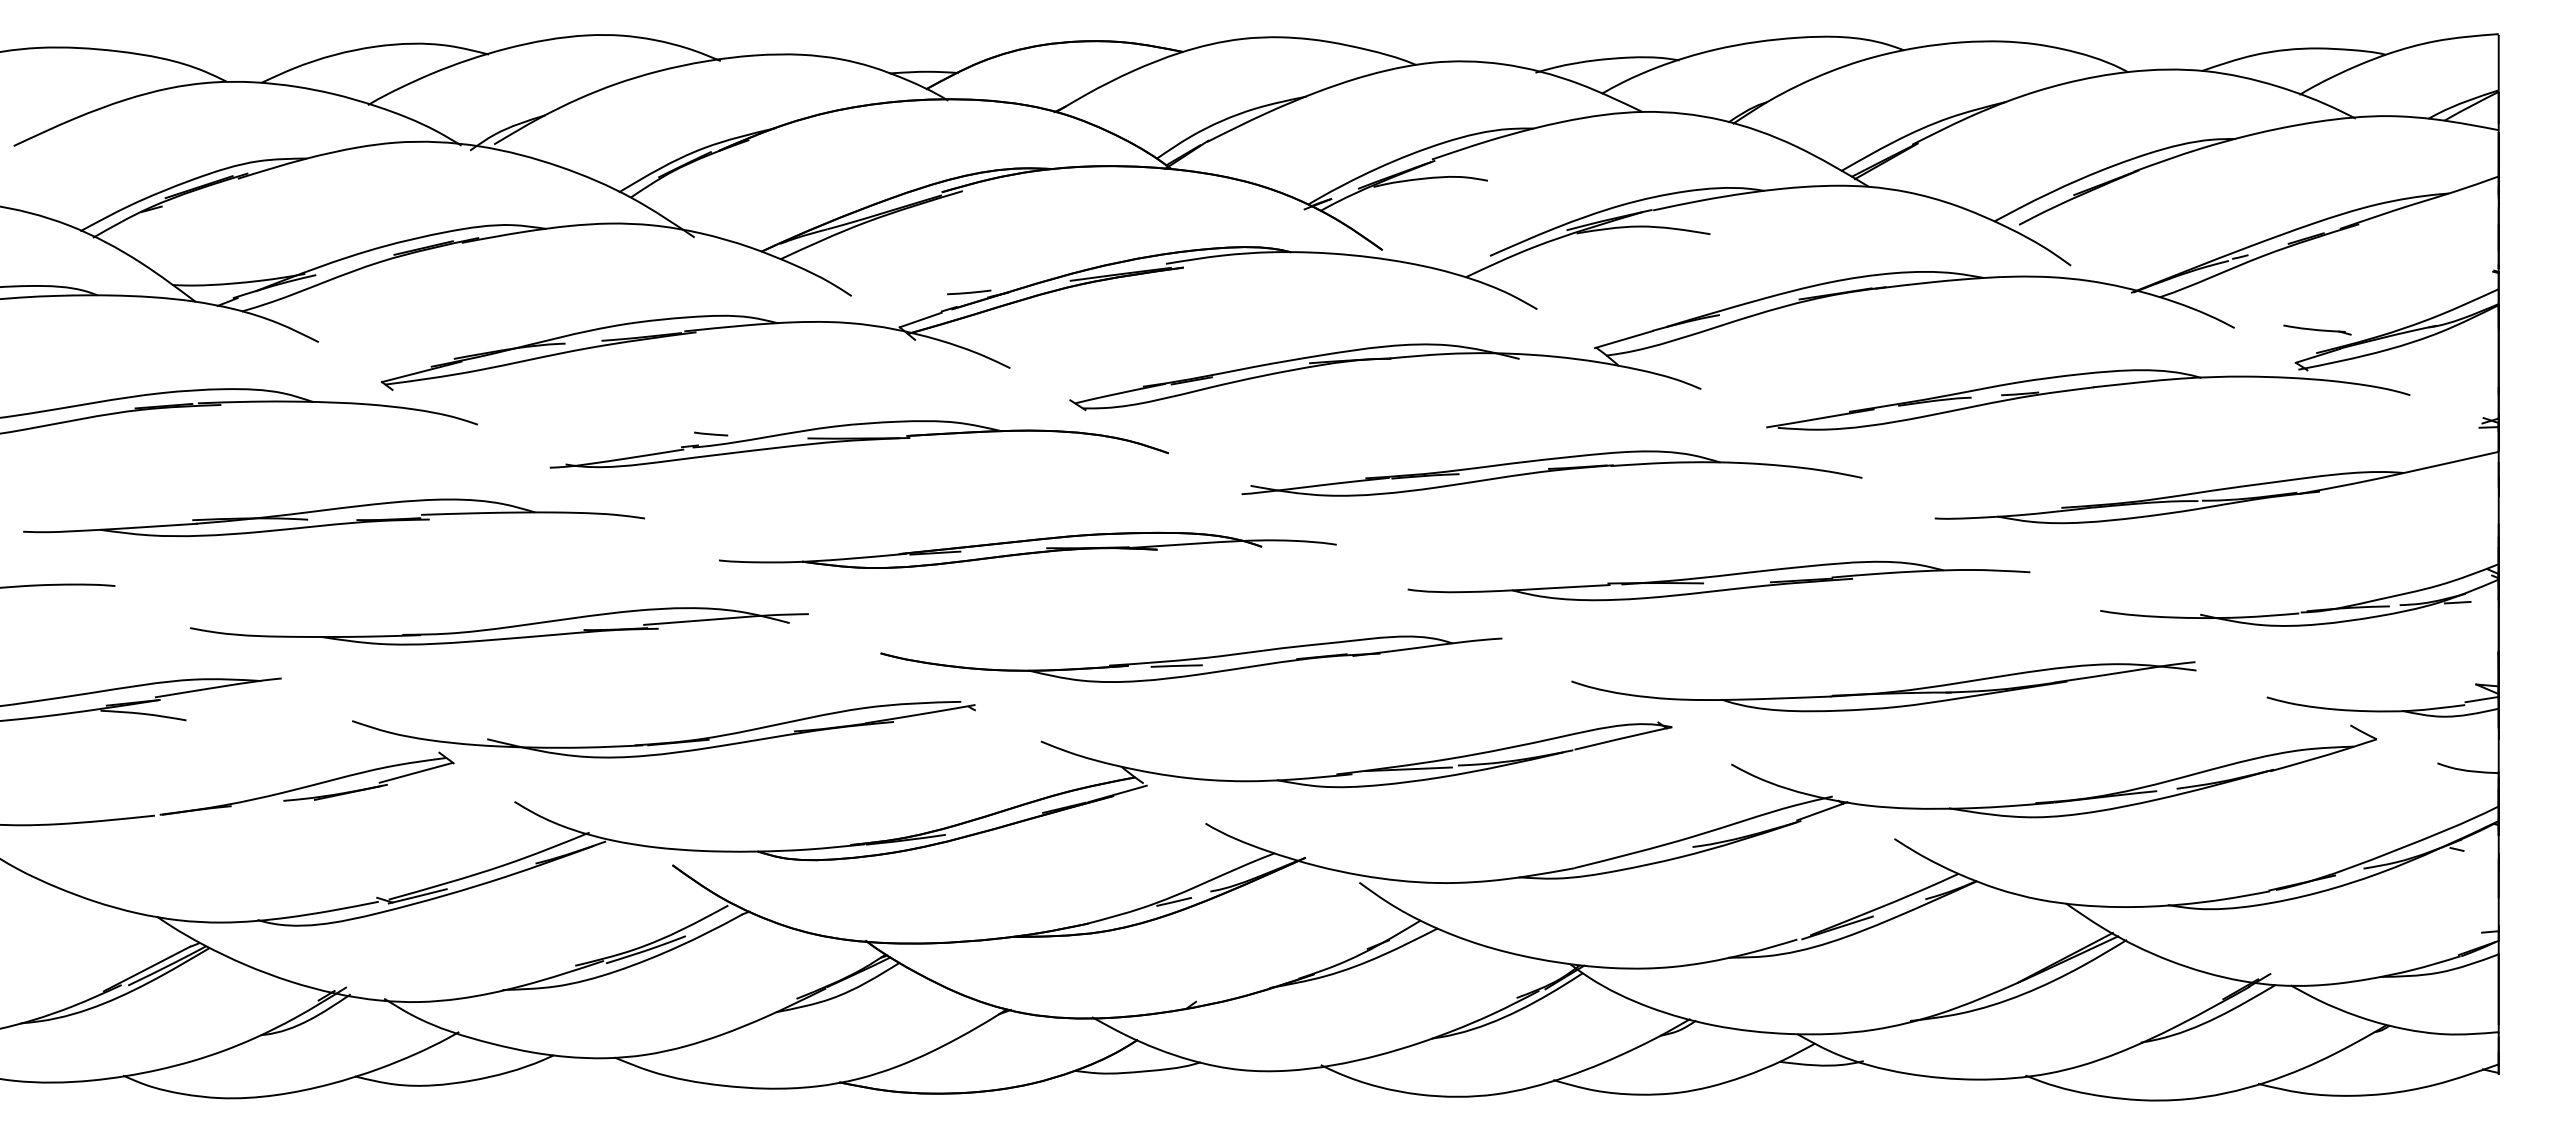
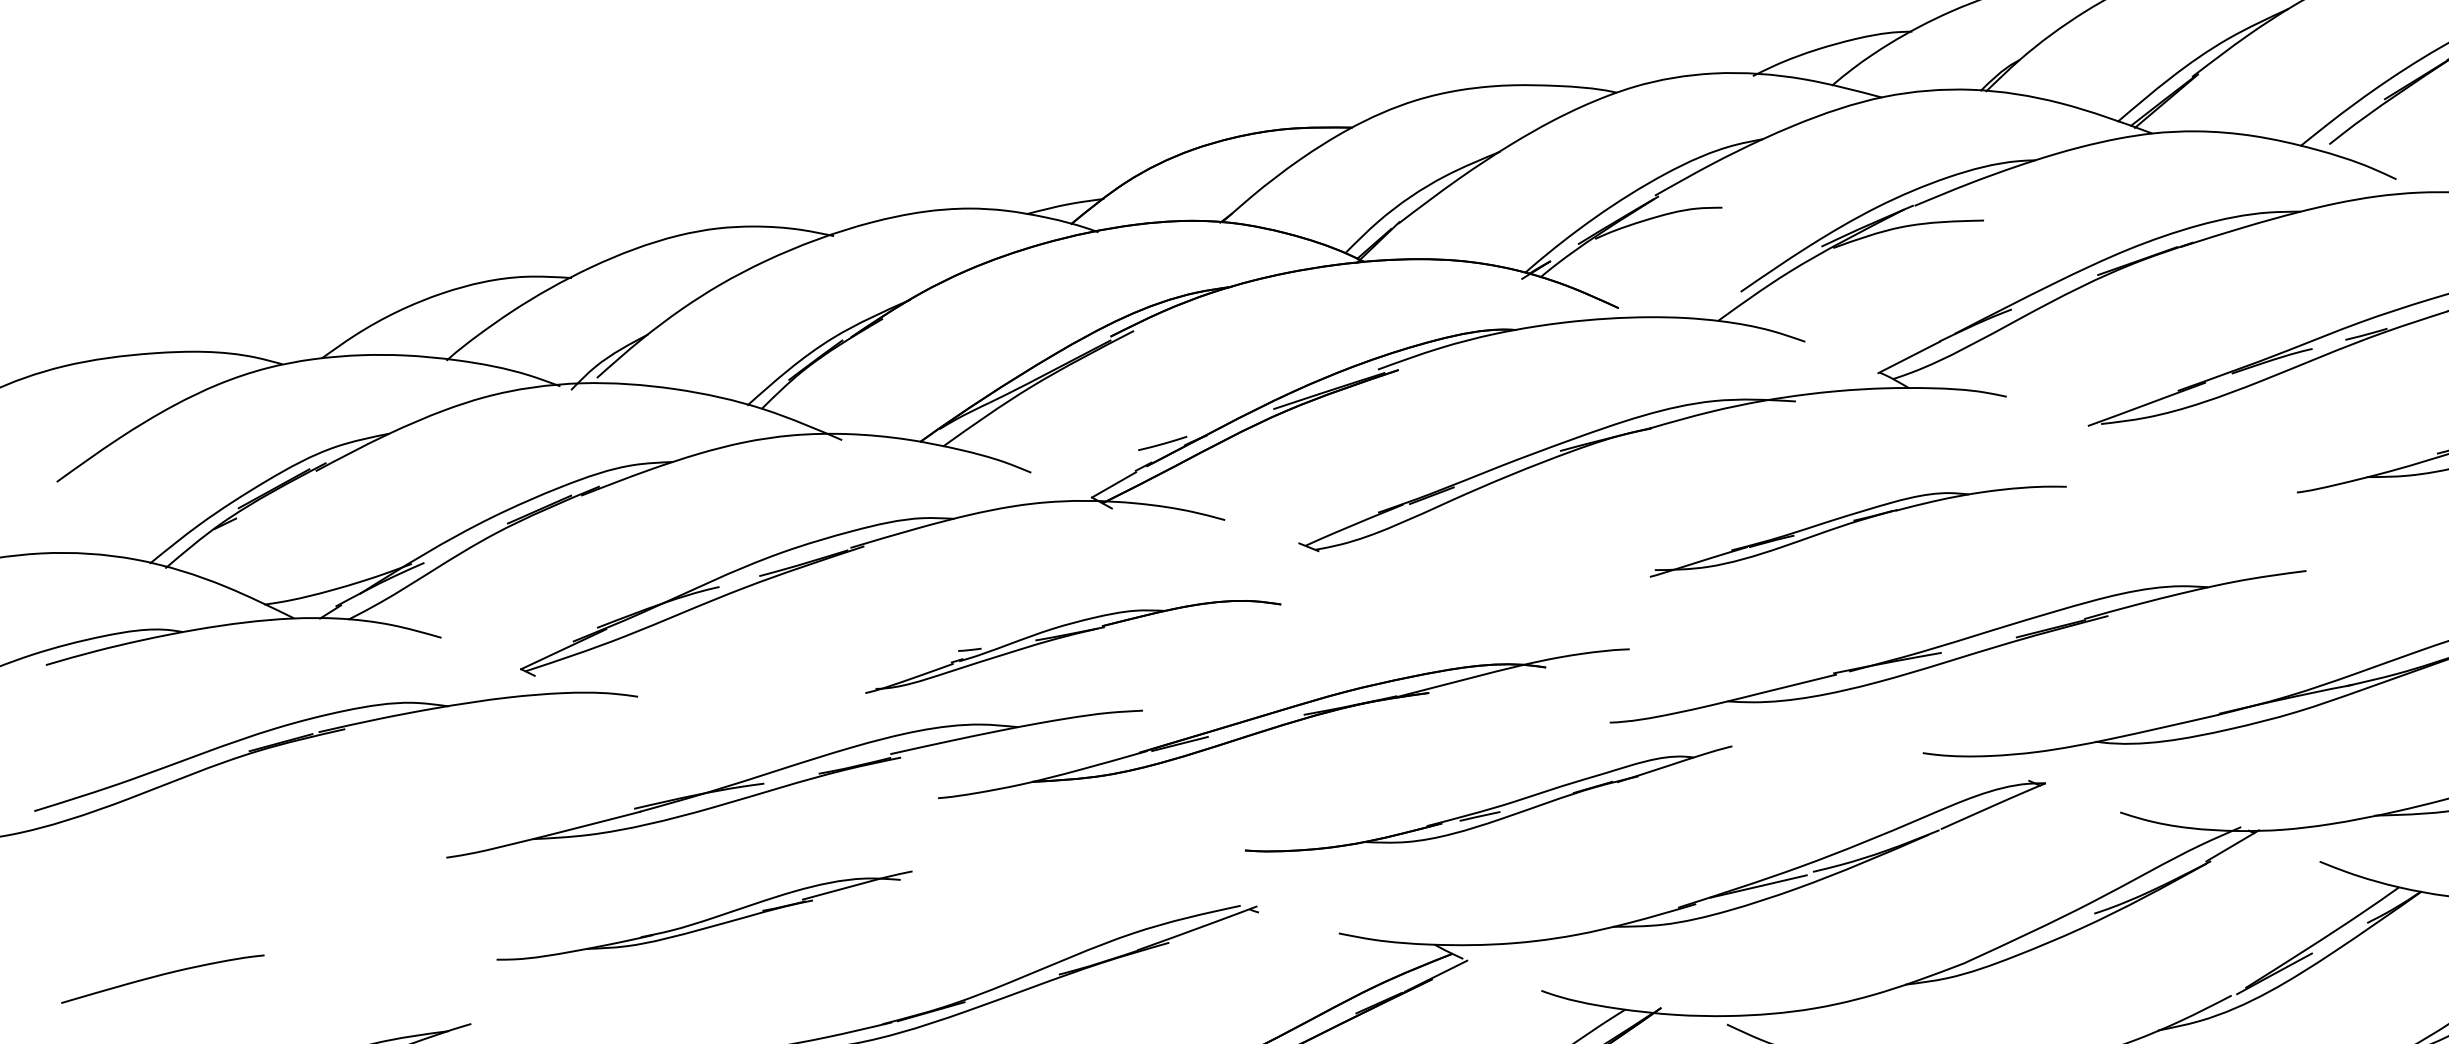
part: (858, 444) -> (1070, 638), size x0.6
part: (1551, 473) -> (1856, 523), size x0.6
part: (333, 517) -> (792, 775), moved
part: (1718, 580) -> (1957, 646), moved
part: (499, 626) -> (705, 919), size x0.6
part: (1191, 658) -> (1490, 808), size x0.7

